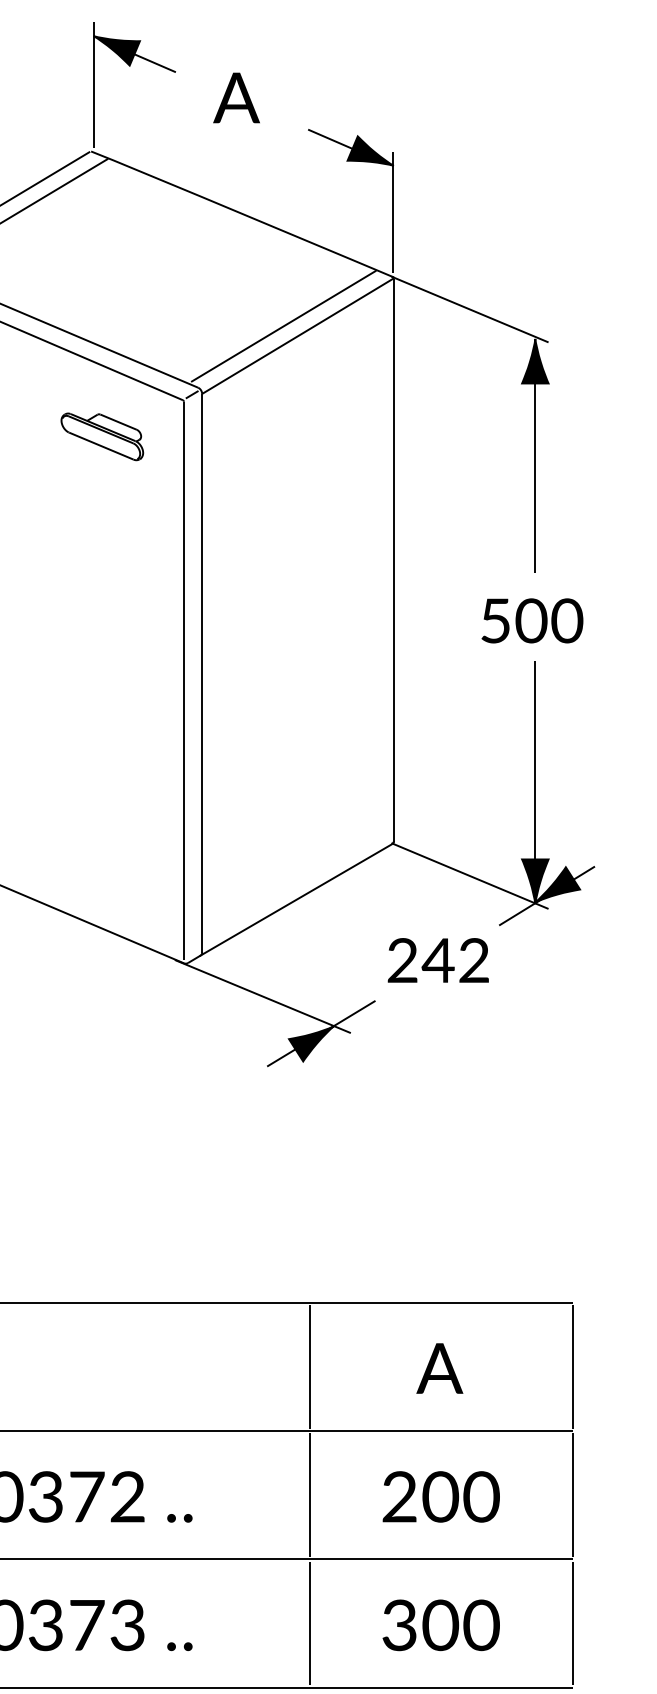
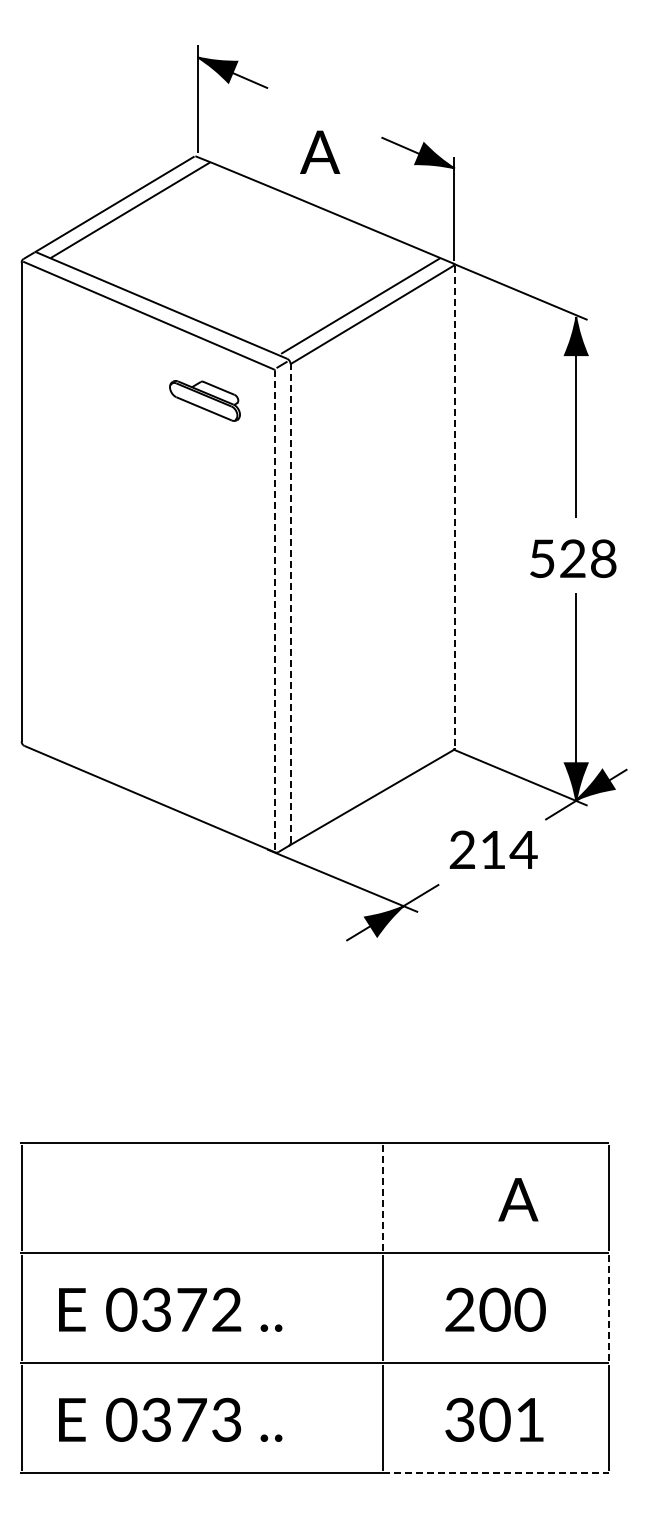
text: (237, 96) -> (320, 151), moved
line: (393, 561) -> (454, 507), solid -> dashed
text: (549, 620) -> (588, 558), 500 -> 528
line: (202, 673) -> (290, 603), solid -> dashed
line: (183, 680) -> (274, 609), solid -> dashed
text: (455, 960) -> (507, 849), 242 -> 214
line: (309, 1365) -> (382, 1197), solid -> dashed
text: (439, 1368) -> (518, 1199), moved
line: (572, 1494) -> (608, 1307), solid -> dashed
text: (480, 1624) -> (529, 1419), 300 -> 301
line: (441, 1687) -> (495, 1473), solid -> dashed

